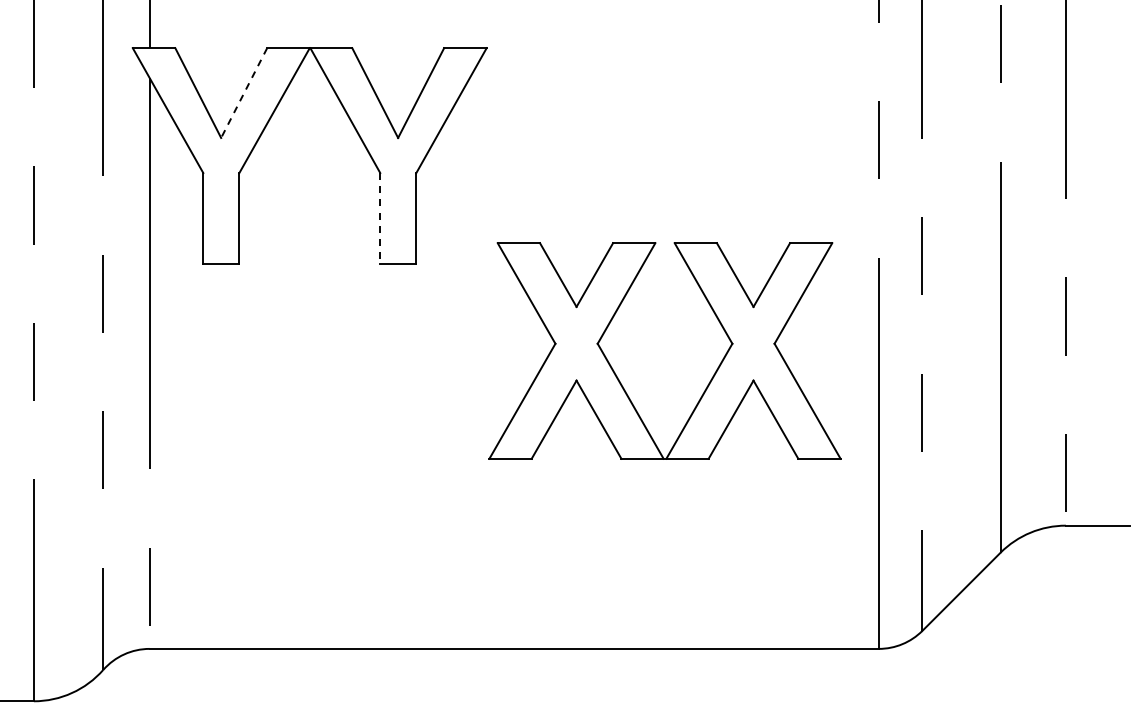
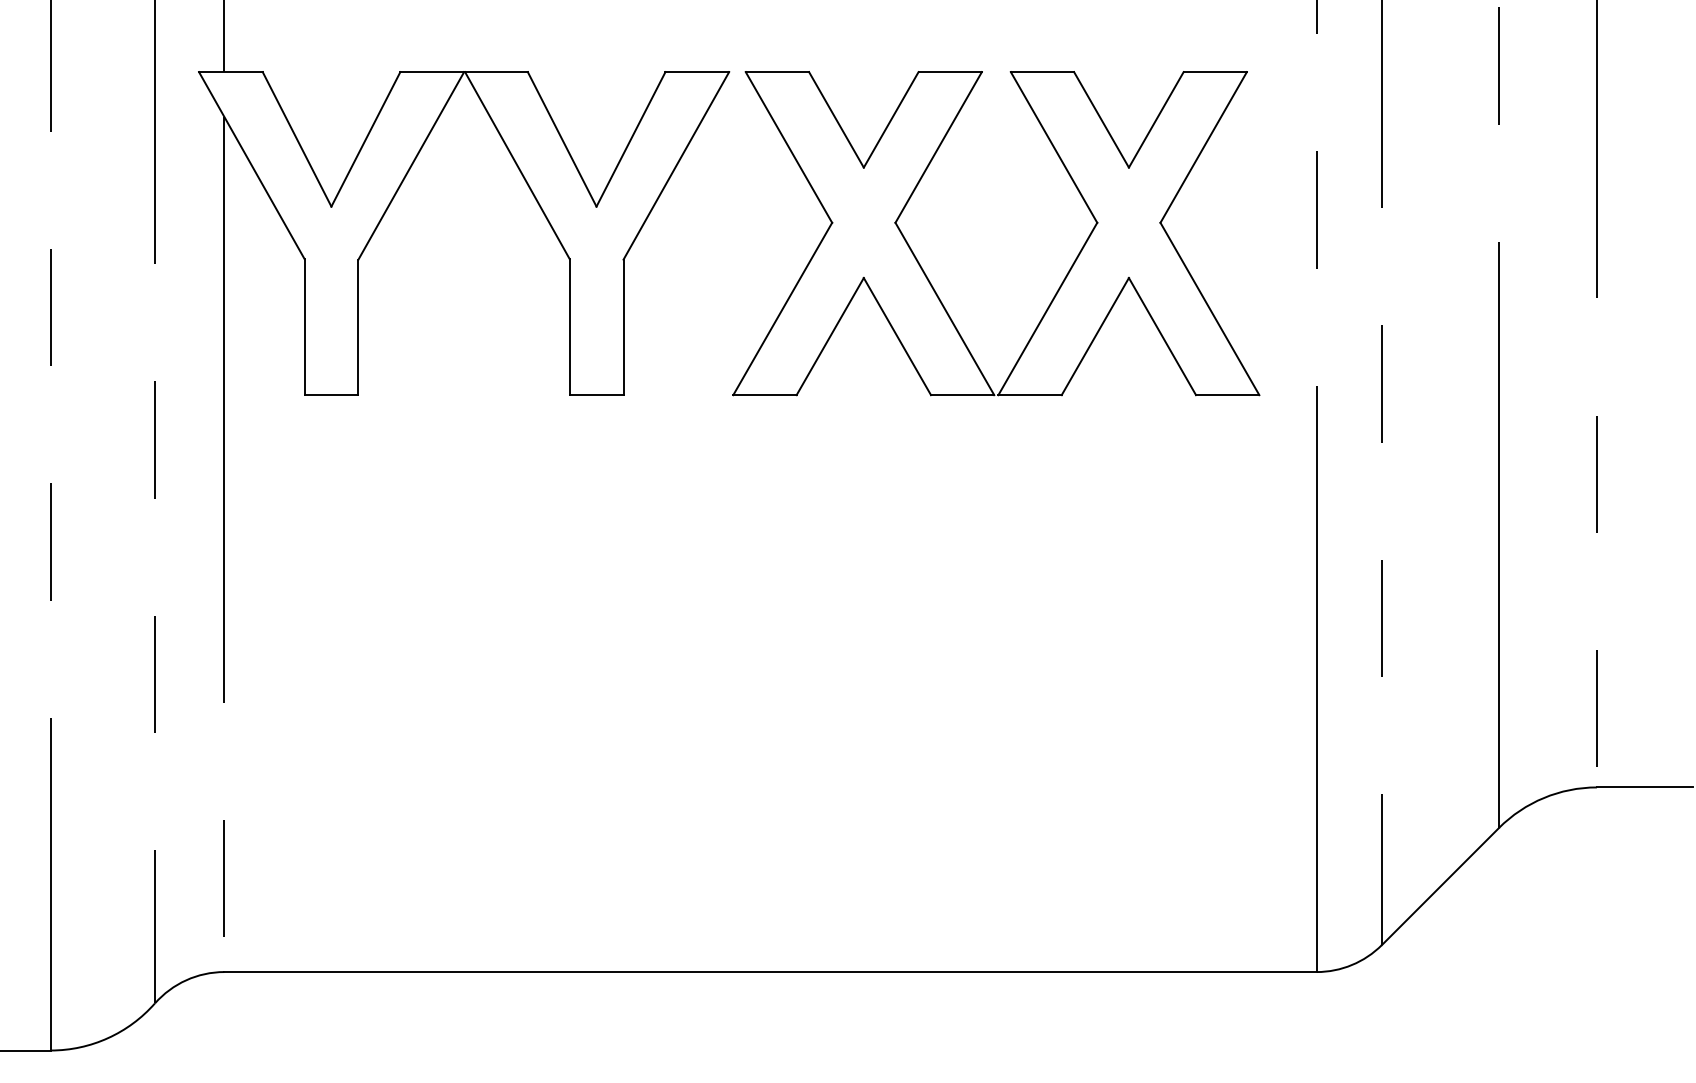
line: (243, 93) -> (364, 140), dashed -> solid
line: (380, 218) -> (570, 327), dashed -> solid
part: (618, 377) -> (926, 273), moved

